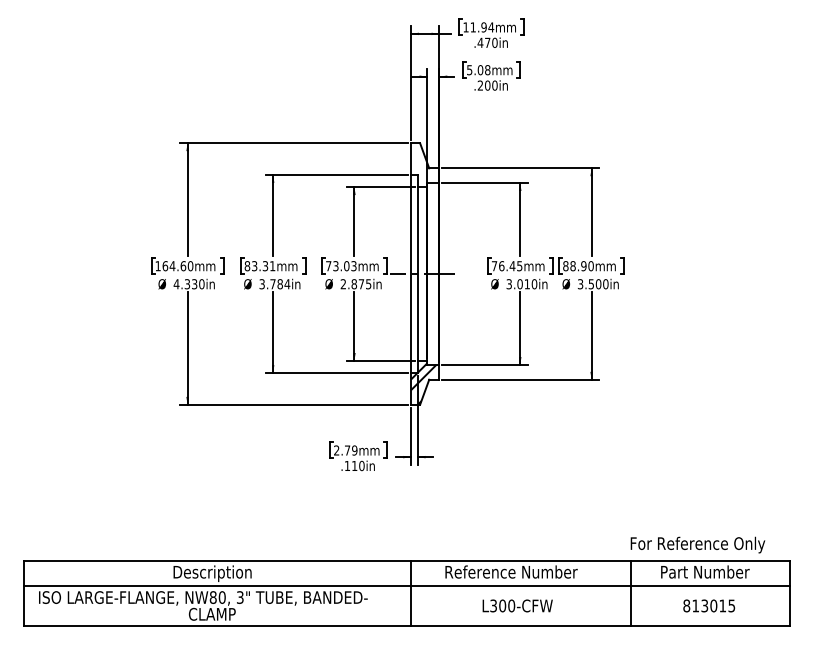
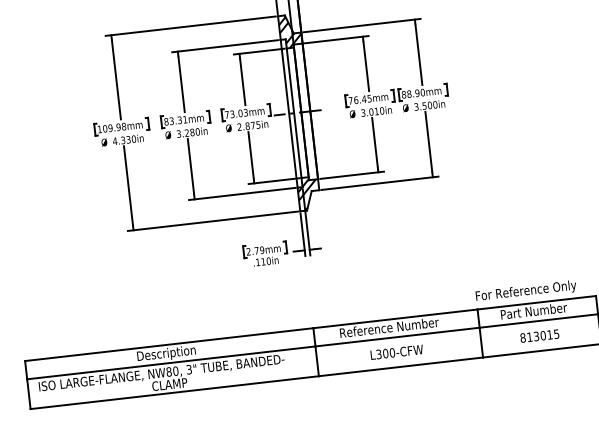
hatch: (425, 166) -> (290, 32), added
text: (177, 266) -> (114, 128), 164.60mm -> 109.98mm
text: (280, 284) -> (192, 132), 3.784in -> 3.280in

